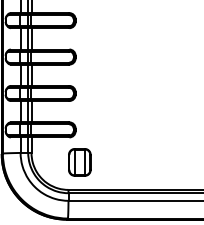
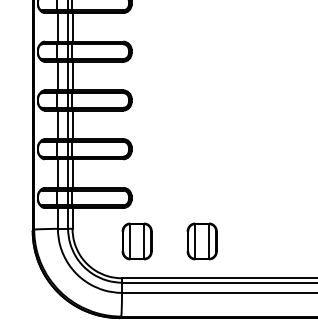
part: (127, 162) -> (201, 241), added

